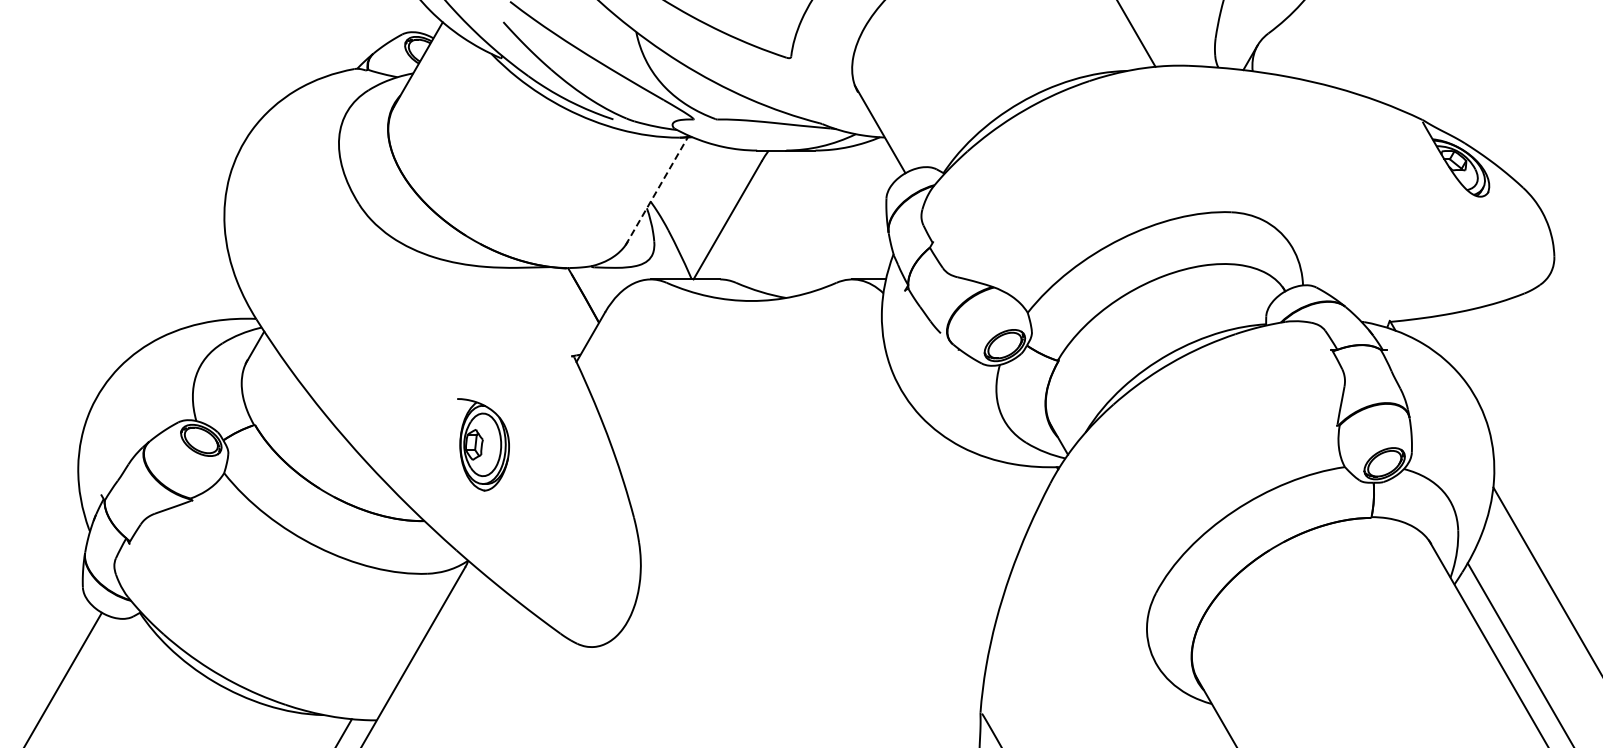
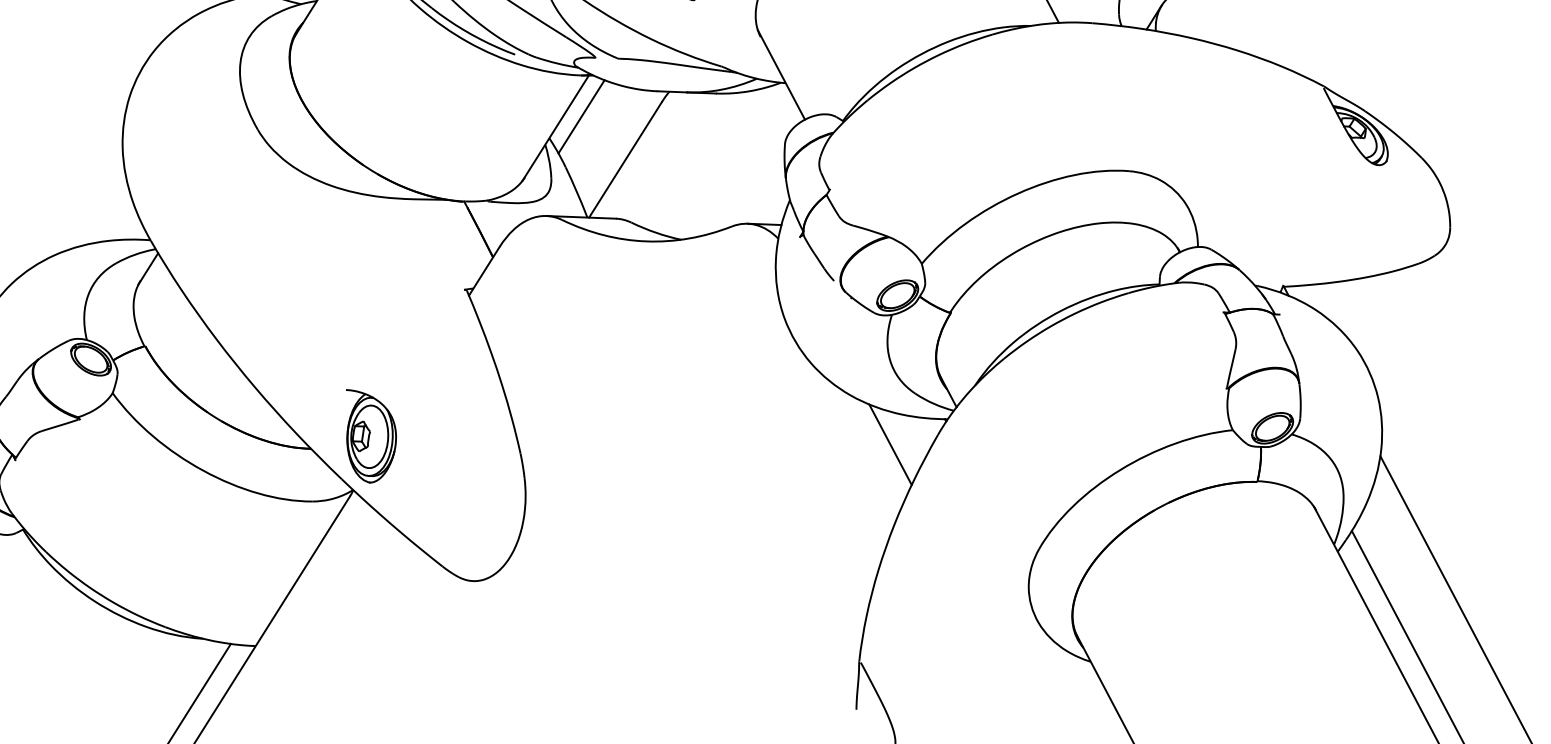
line: (681, 178) -> (580, 116), added
line: (656, 191) -> (555, 128), dashed -> solid
part: (483, 444) -> (370, 436), moved
line: (1003, 494) -> (890, 444), added

